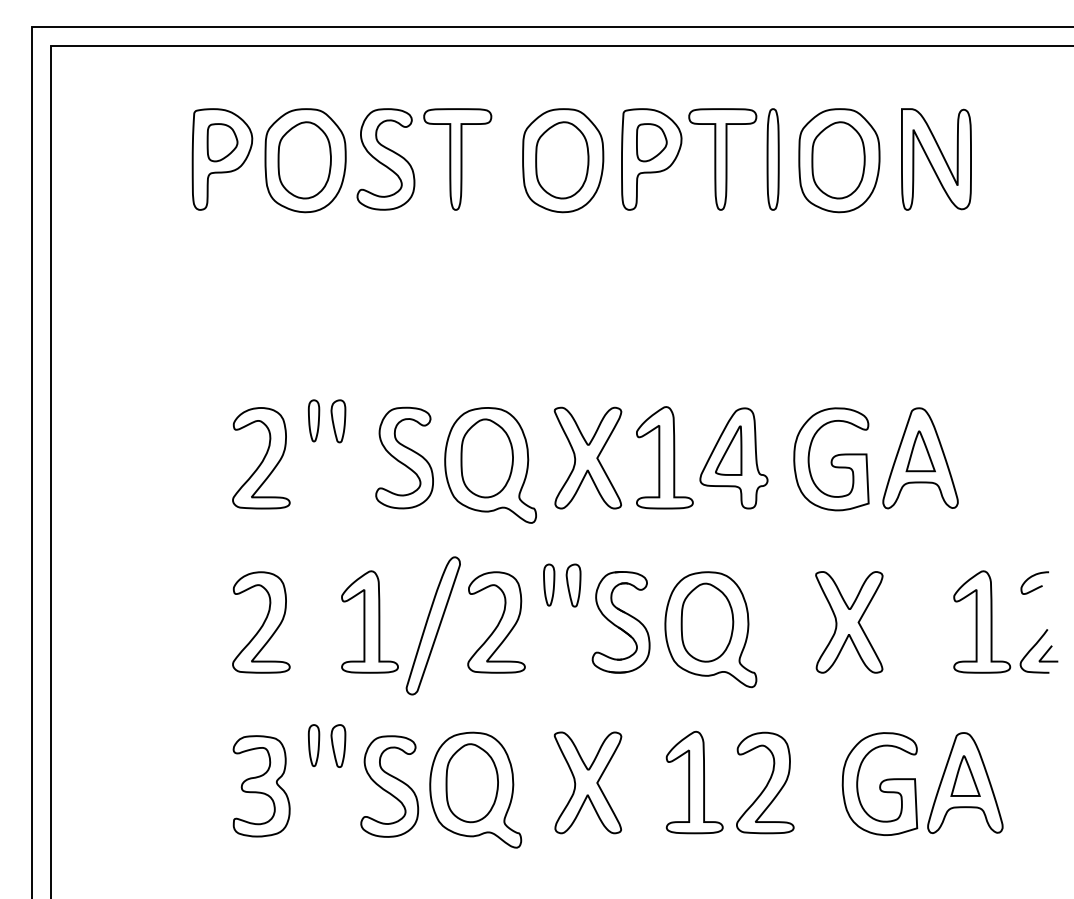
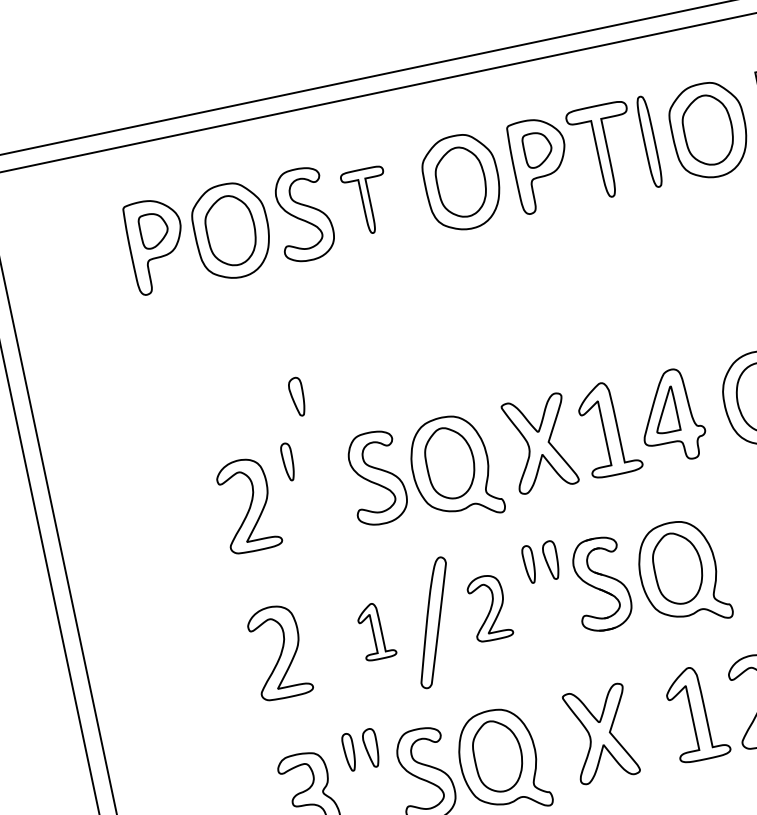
part: (457, 159) -> (367, 201), size x0.7
part: (338, 421) -> (297, 397), moved
part: (369, 621) -> (375, 630), size x0.6
part: (496, 622) -> (489, 607), size x0.7

